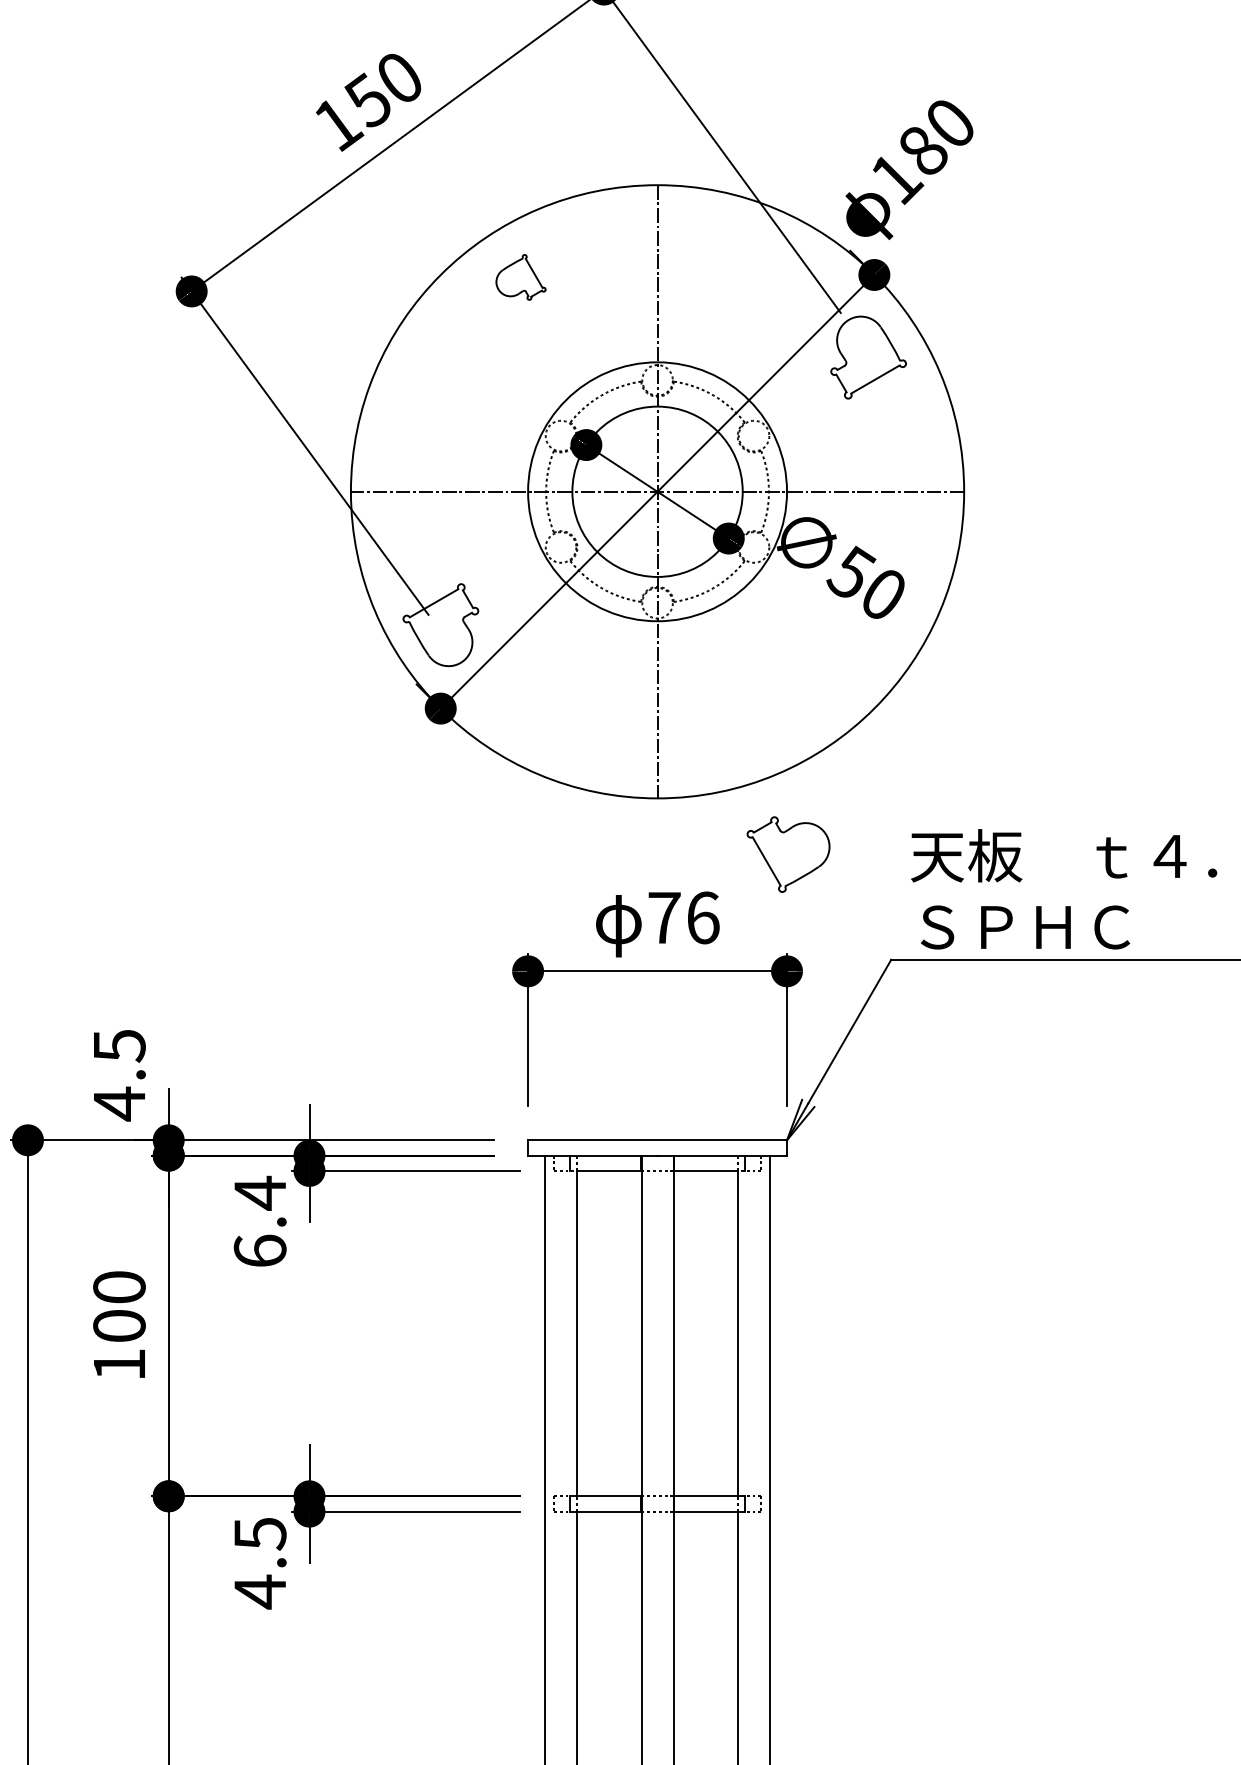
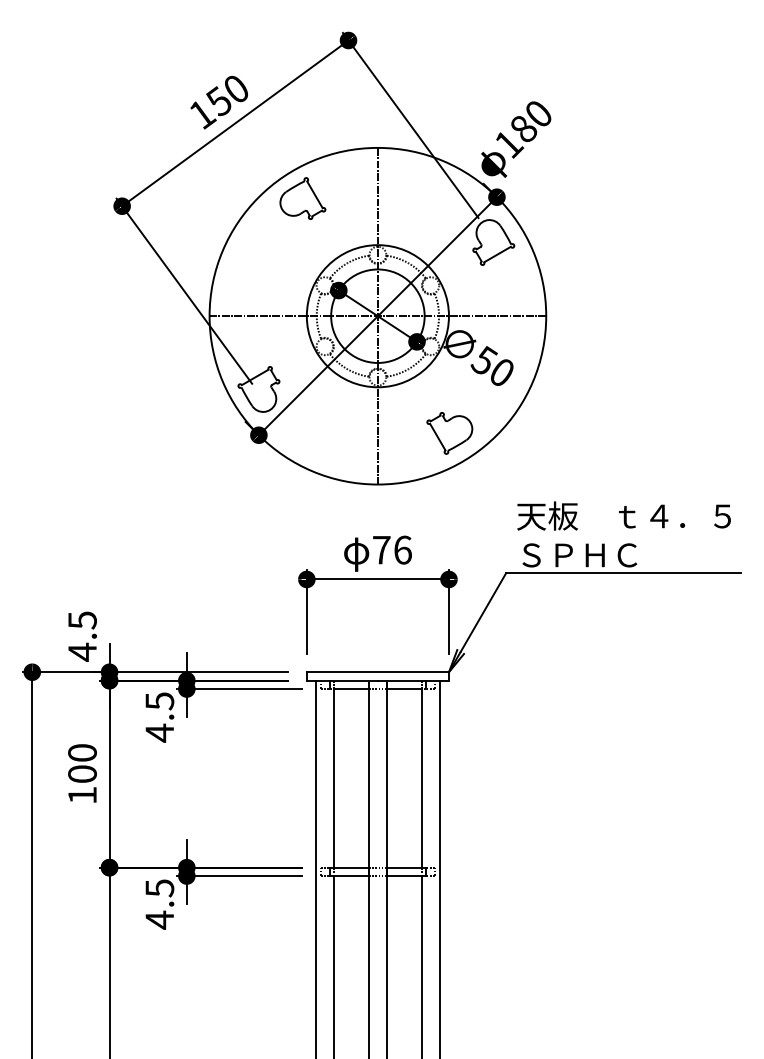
part: (520, 277) -> (302, 198), size x1.67
part: (787, 854) -> (449, 433), moved
text: (259, 1220) -> (159, 716), 6.4 -> 4.5

